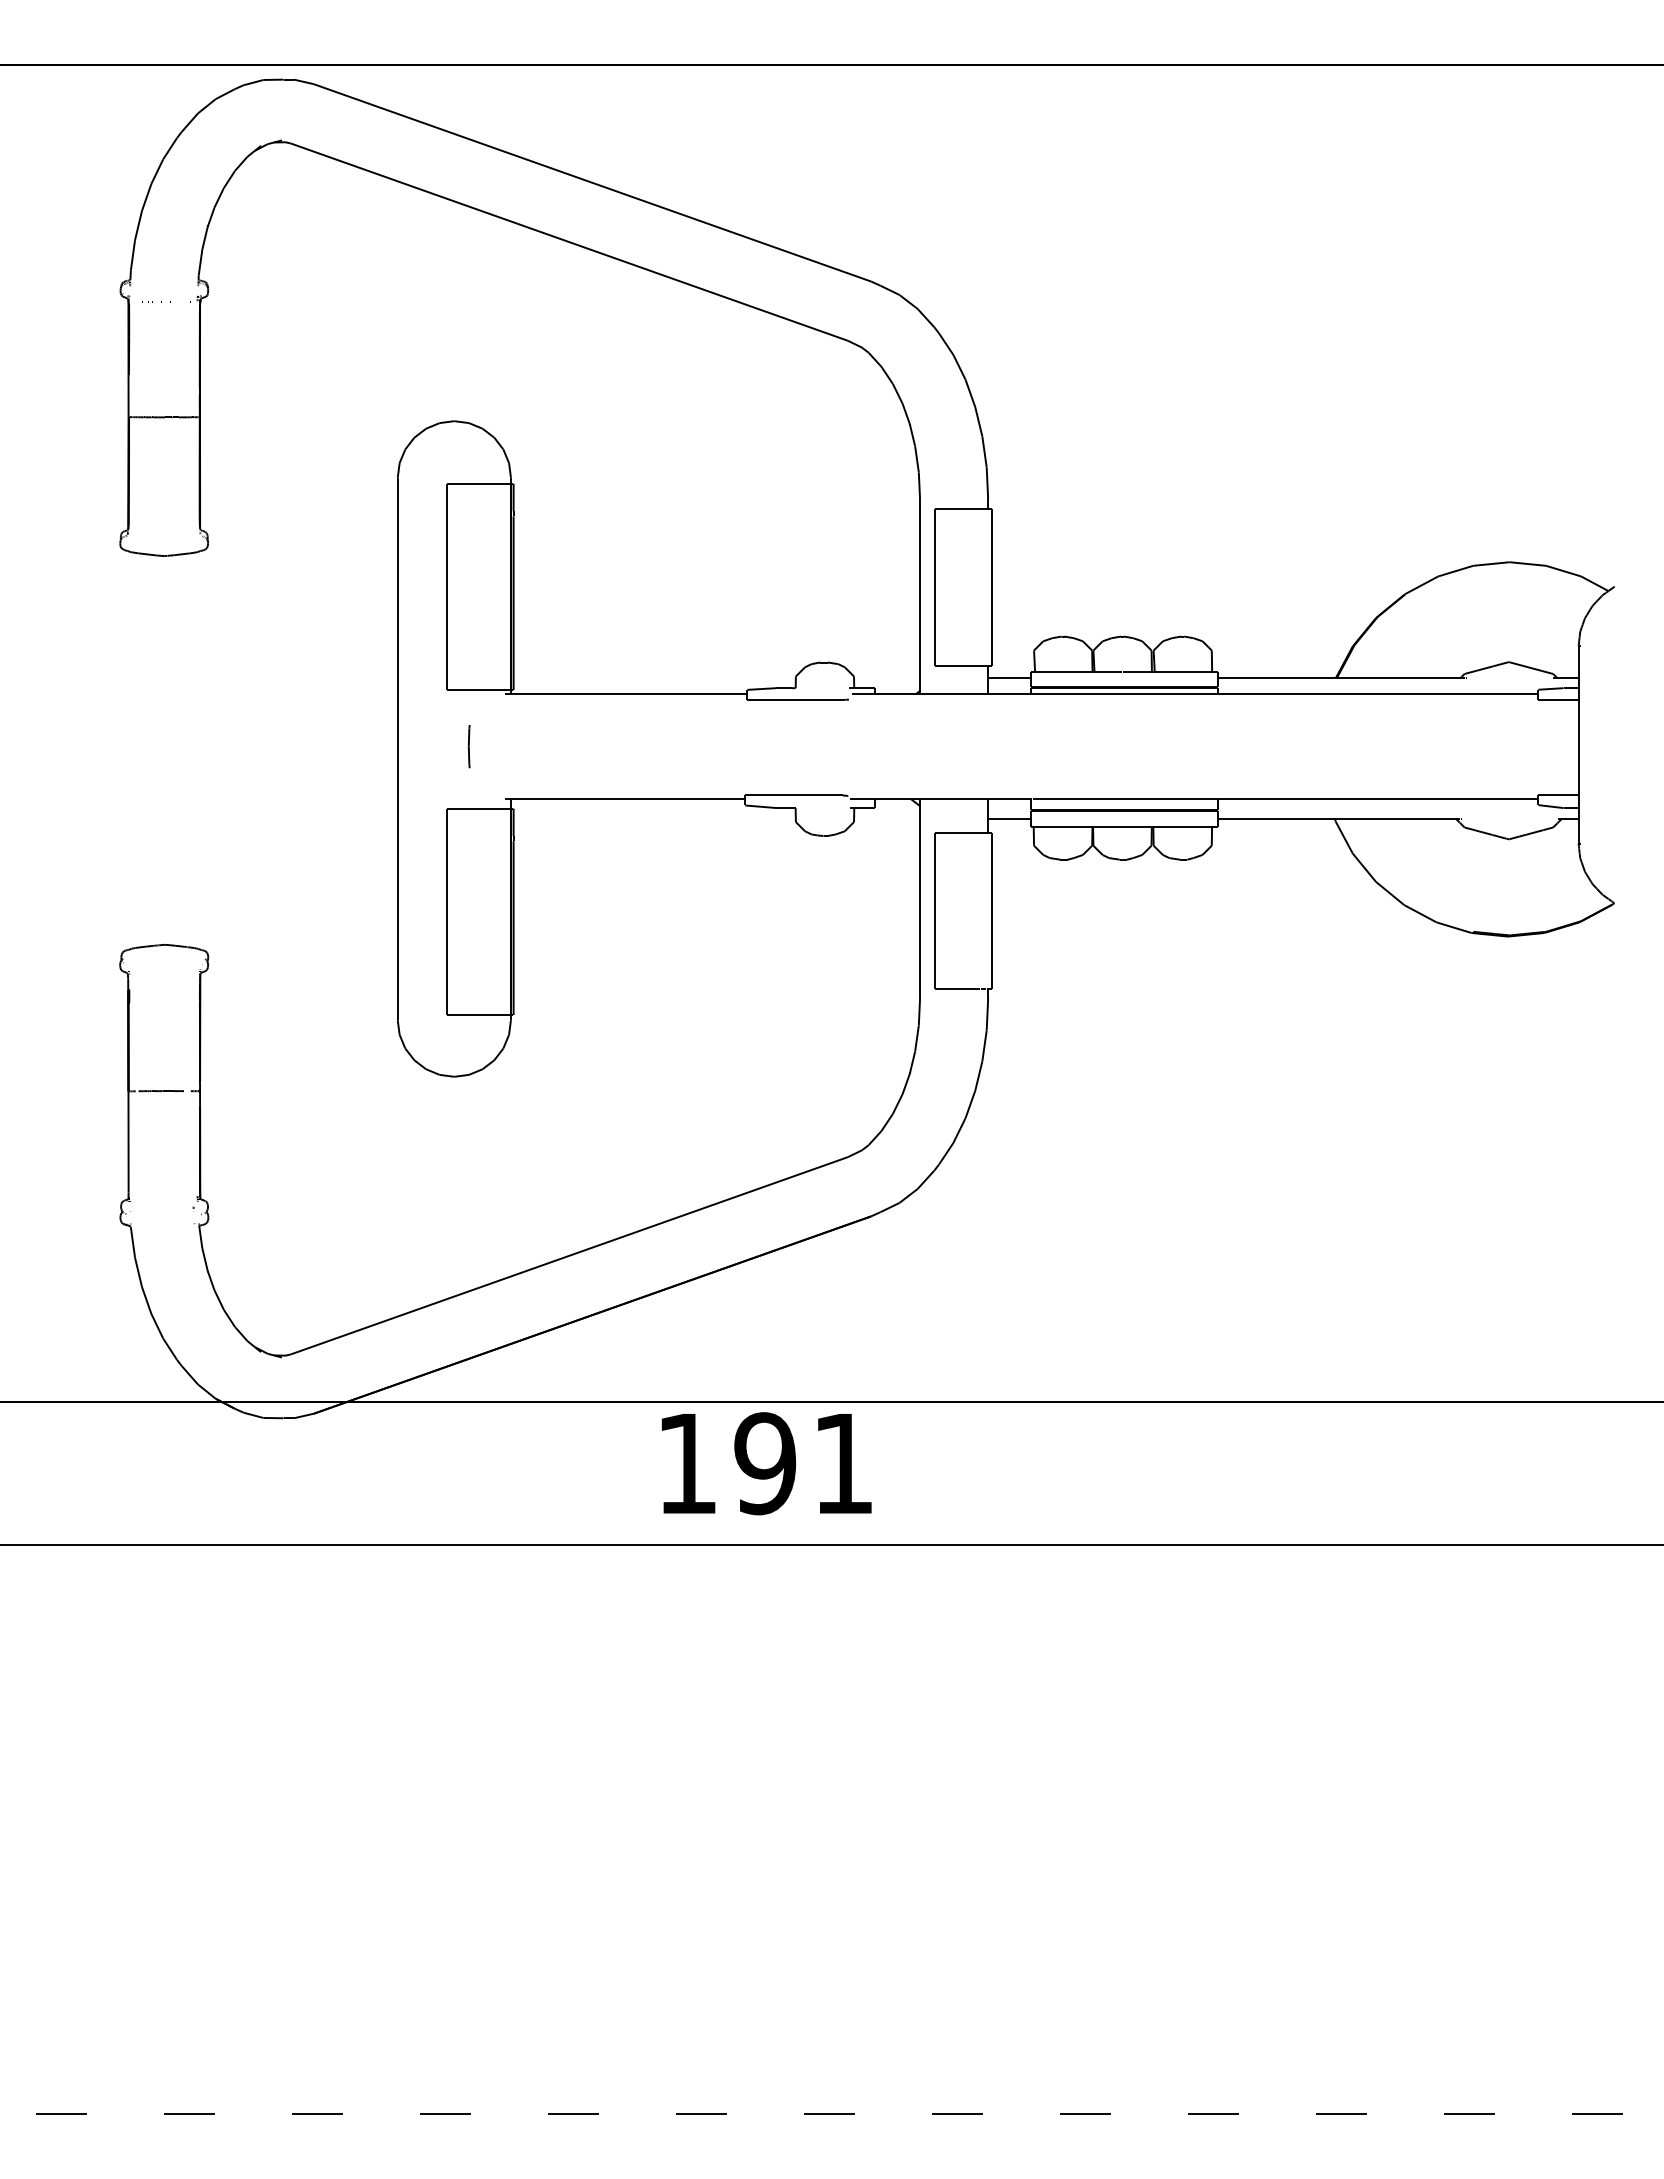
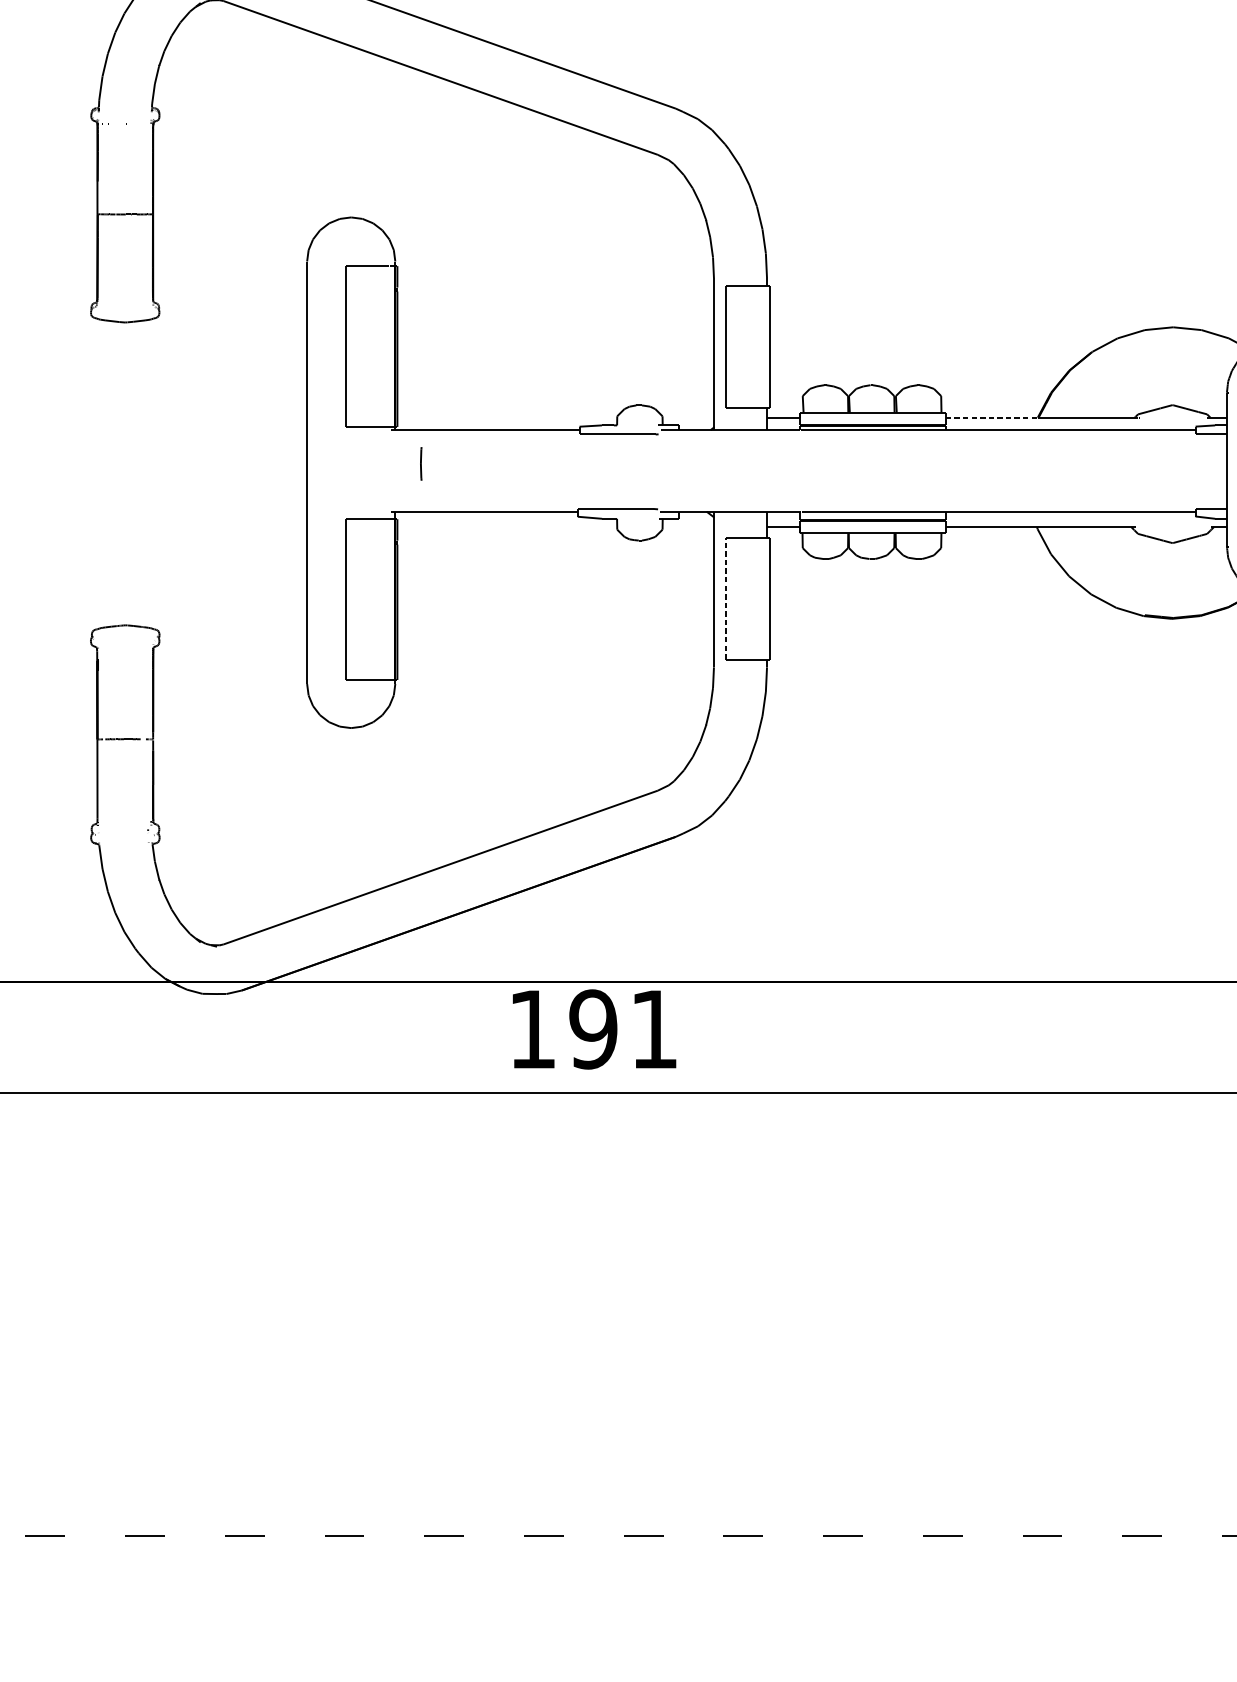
line: (1277, 678) -> (992, 417), solid -> dashed
line: (468, 746) -> (420, 463), moved
line: (934, 910) -> (725, 598), solid -> dashed

